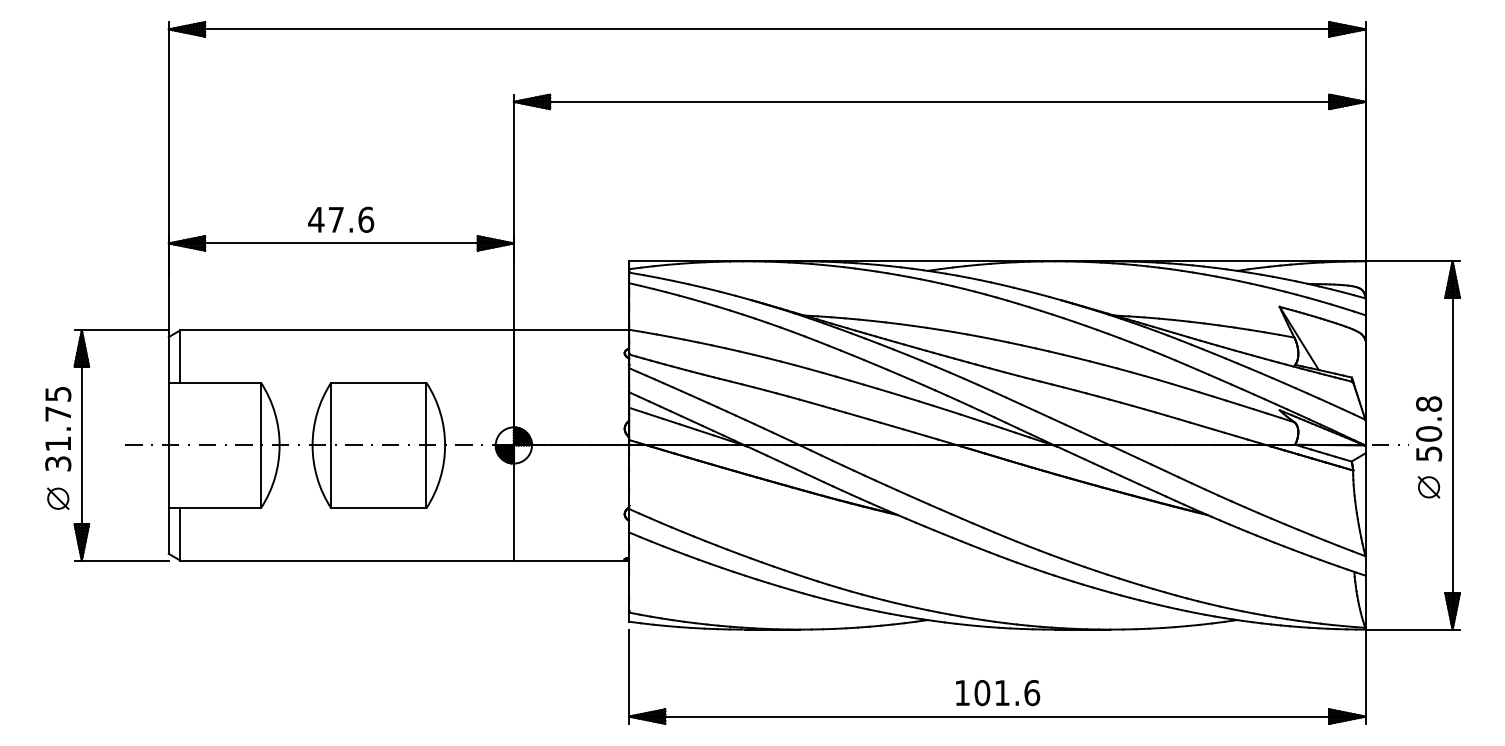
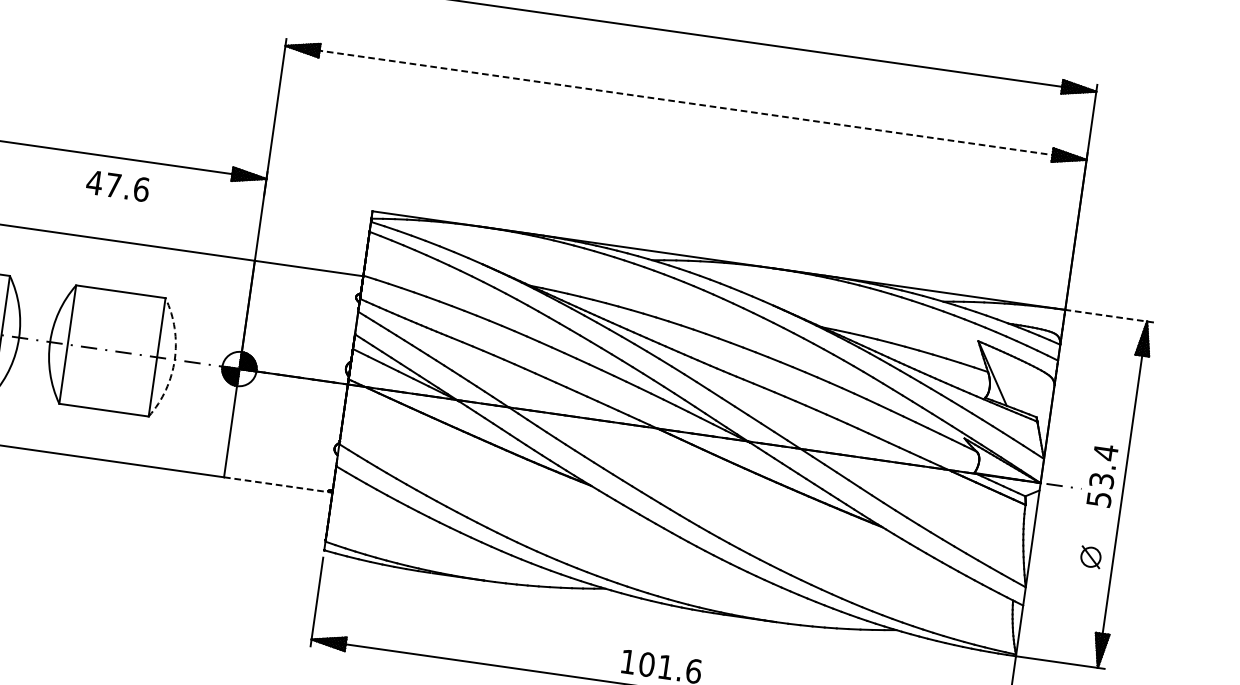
line: (939, 101) -> (685, 102), solid -> dashed
text: (341, 219) -> (118, 185), moved
line: (1412, 261) -> (1109, 316), solid -> dashed
text: (1429, 418) -> (1104, 466), 50.8 -> 53.4
arc: (445, 445) -> (175, 359), solid -> dashed
part: (1428, 487) -> (1090, 557), moved
line: (571, 560) -> (278, 484), solid -> dashed

